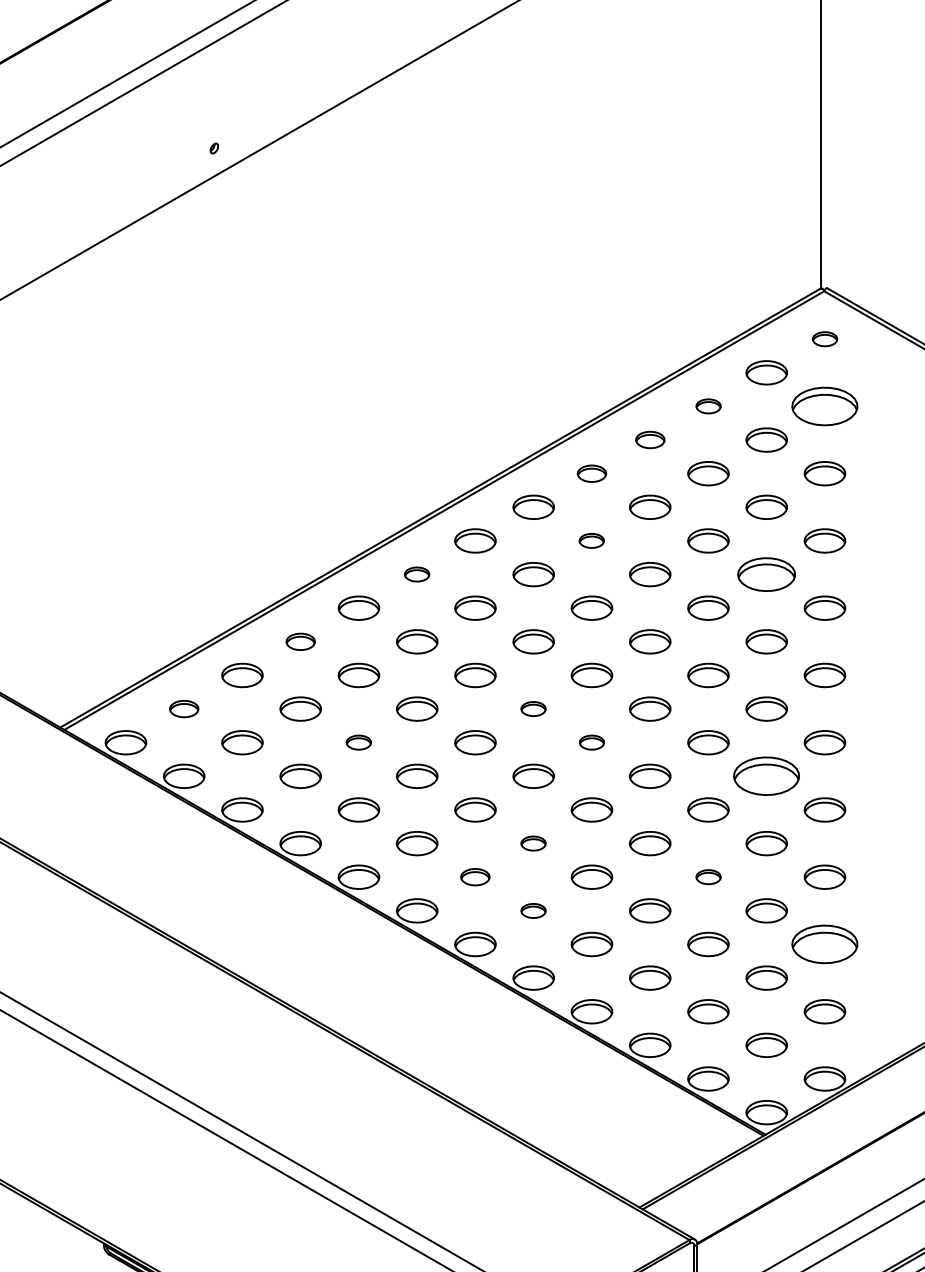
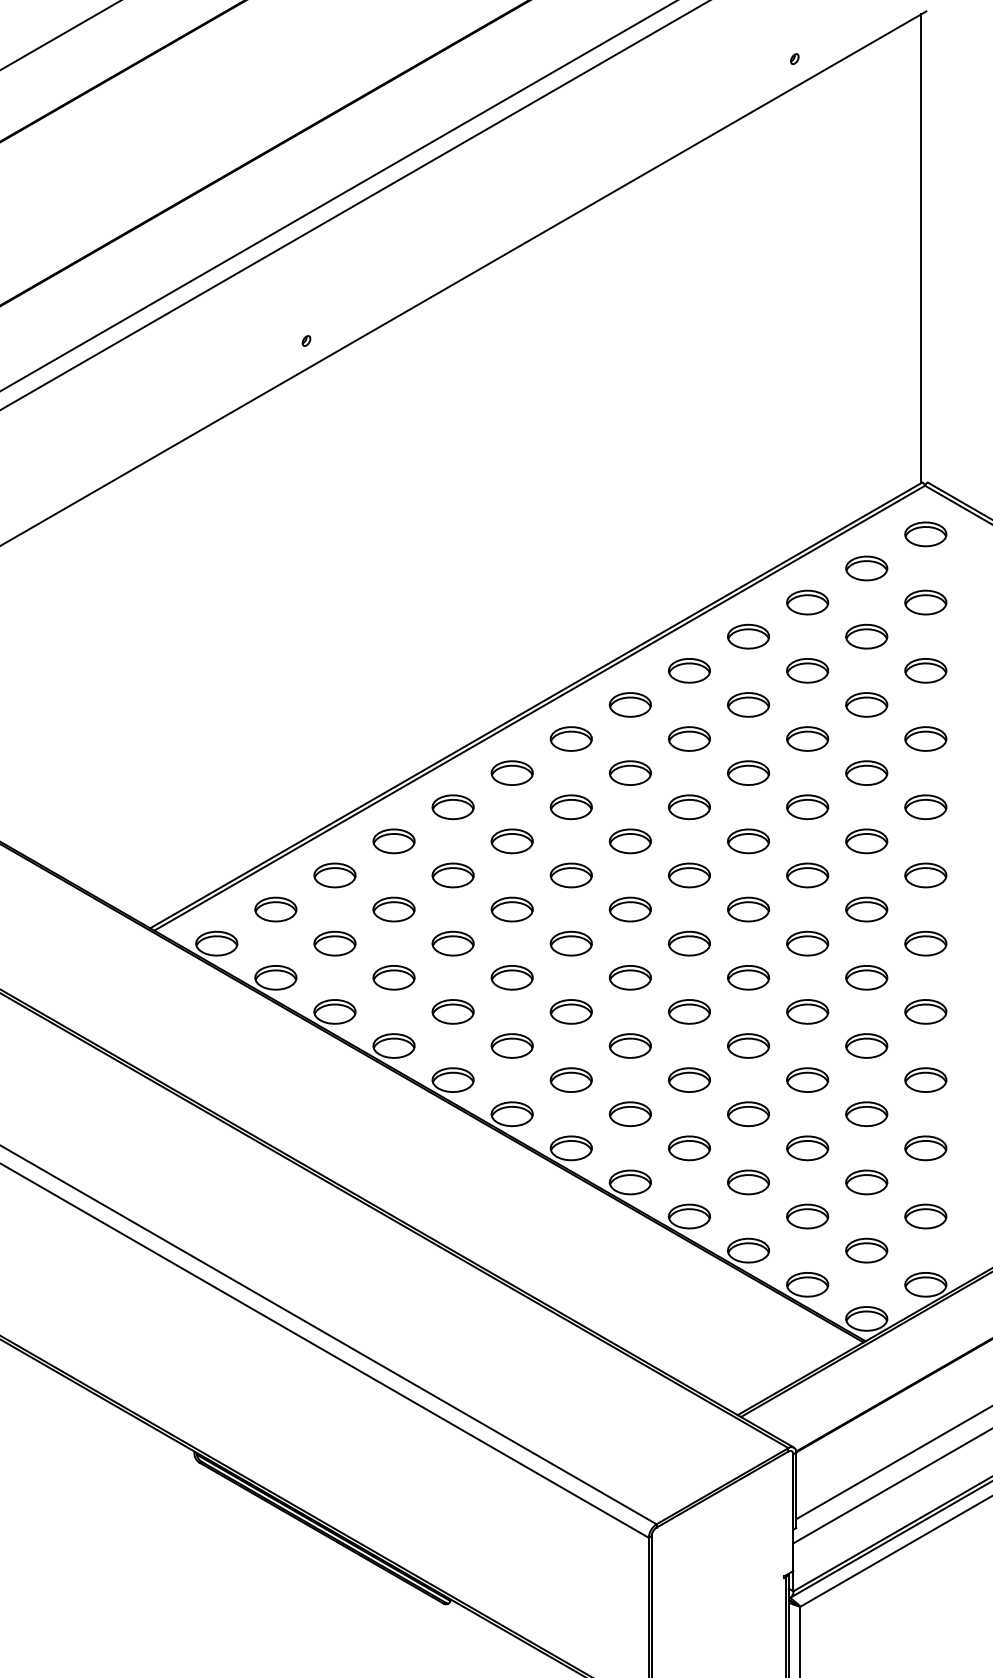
part: (824, 339) -> (925, 534), size x1.67
part: (708, 406) -> (807, 602), size x1.67
part: (824, 406) -> (925, 602), size x0.62
part: (650, 439) -> (748, 636), size x1.43
part: (591, 473) -> (689, 670), size x1.43
part: (591, 540) -> (688, 738), size x1.67
part: (416, 573) -> (511, 772), size x1.67
part: (766, 573) -> (866, 772), size x0.71
part: (300, 641) -> (393, 841), size x1.43
part: (183, 709) -> (275, 909), size x1.43
part: (532, 709) -> (629, 909), size x1.67
part: (358, 742) -> (452, 943), size x1.67
part: (591, 742) -> (689, 943), size x1.67
part: (766, 776) -> (866, 977), size x0.62
part: (532, 843) -> (629, 1045), size x1.67
part: (474, 876) -> (570, 1079), size x1.43
part: (708, 876) -> (807, 1079), size x1.67
part: (532, 911) -> (629, 1114), size x1.67
part: (824, 944) -> (925, 1148), size x0.62

